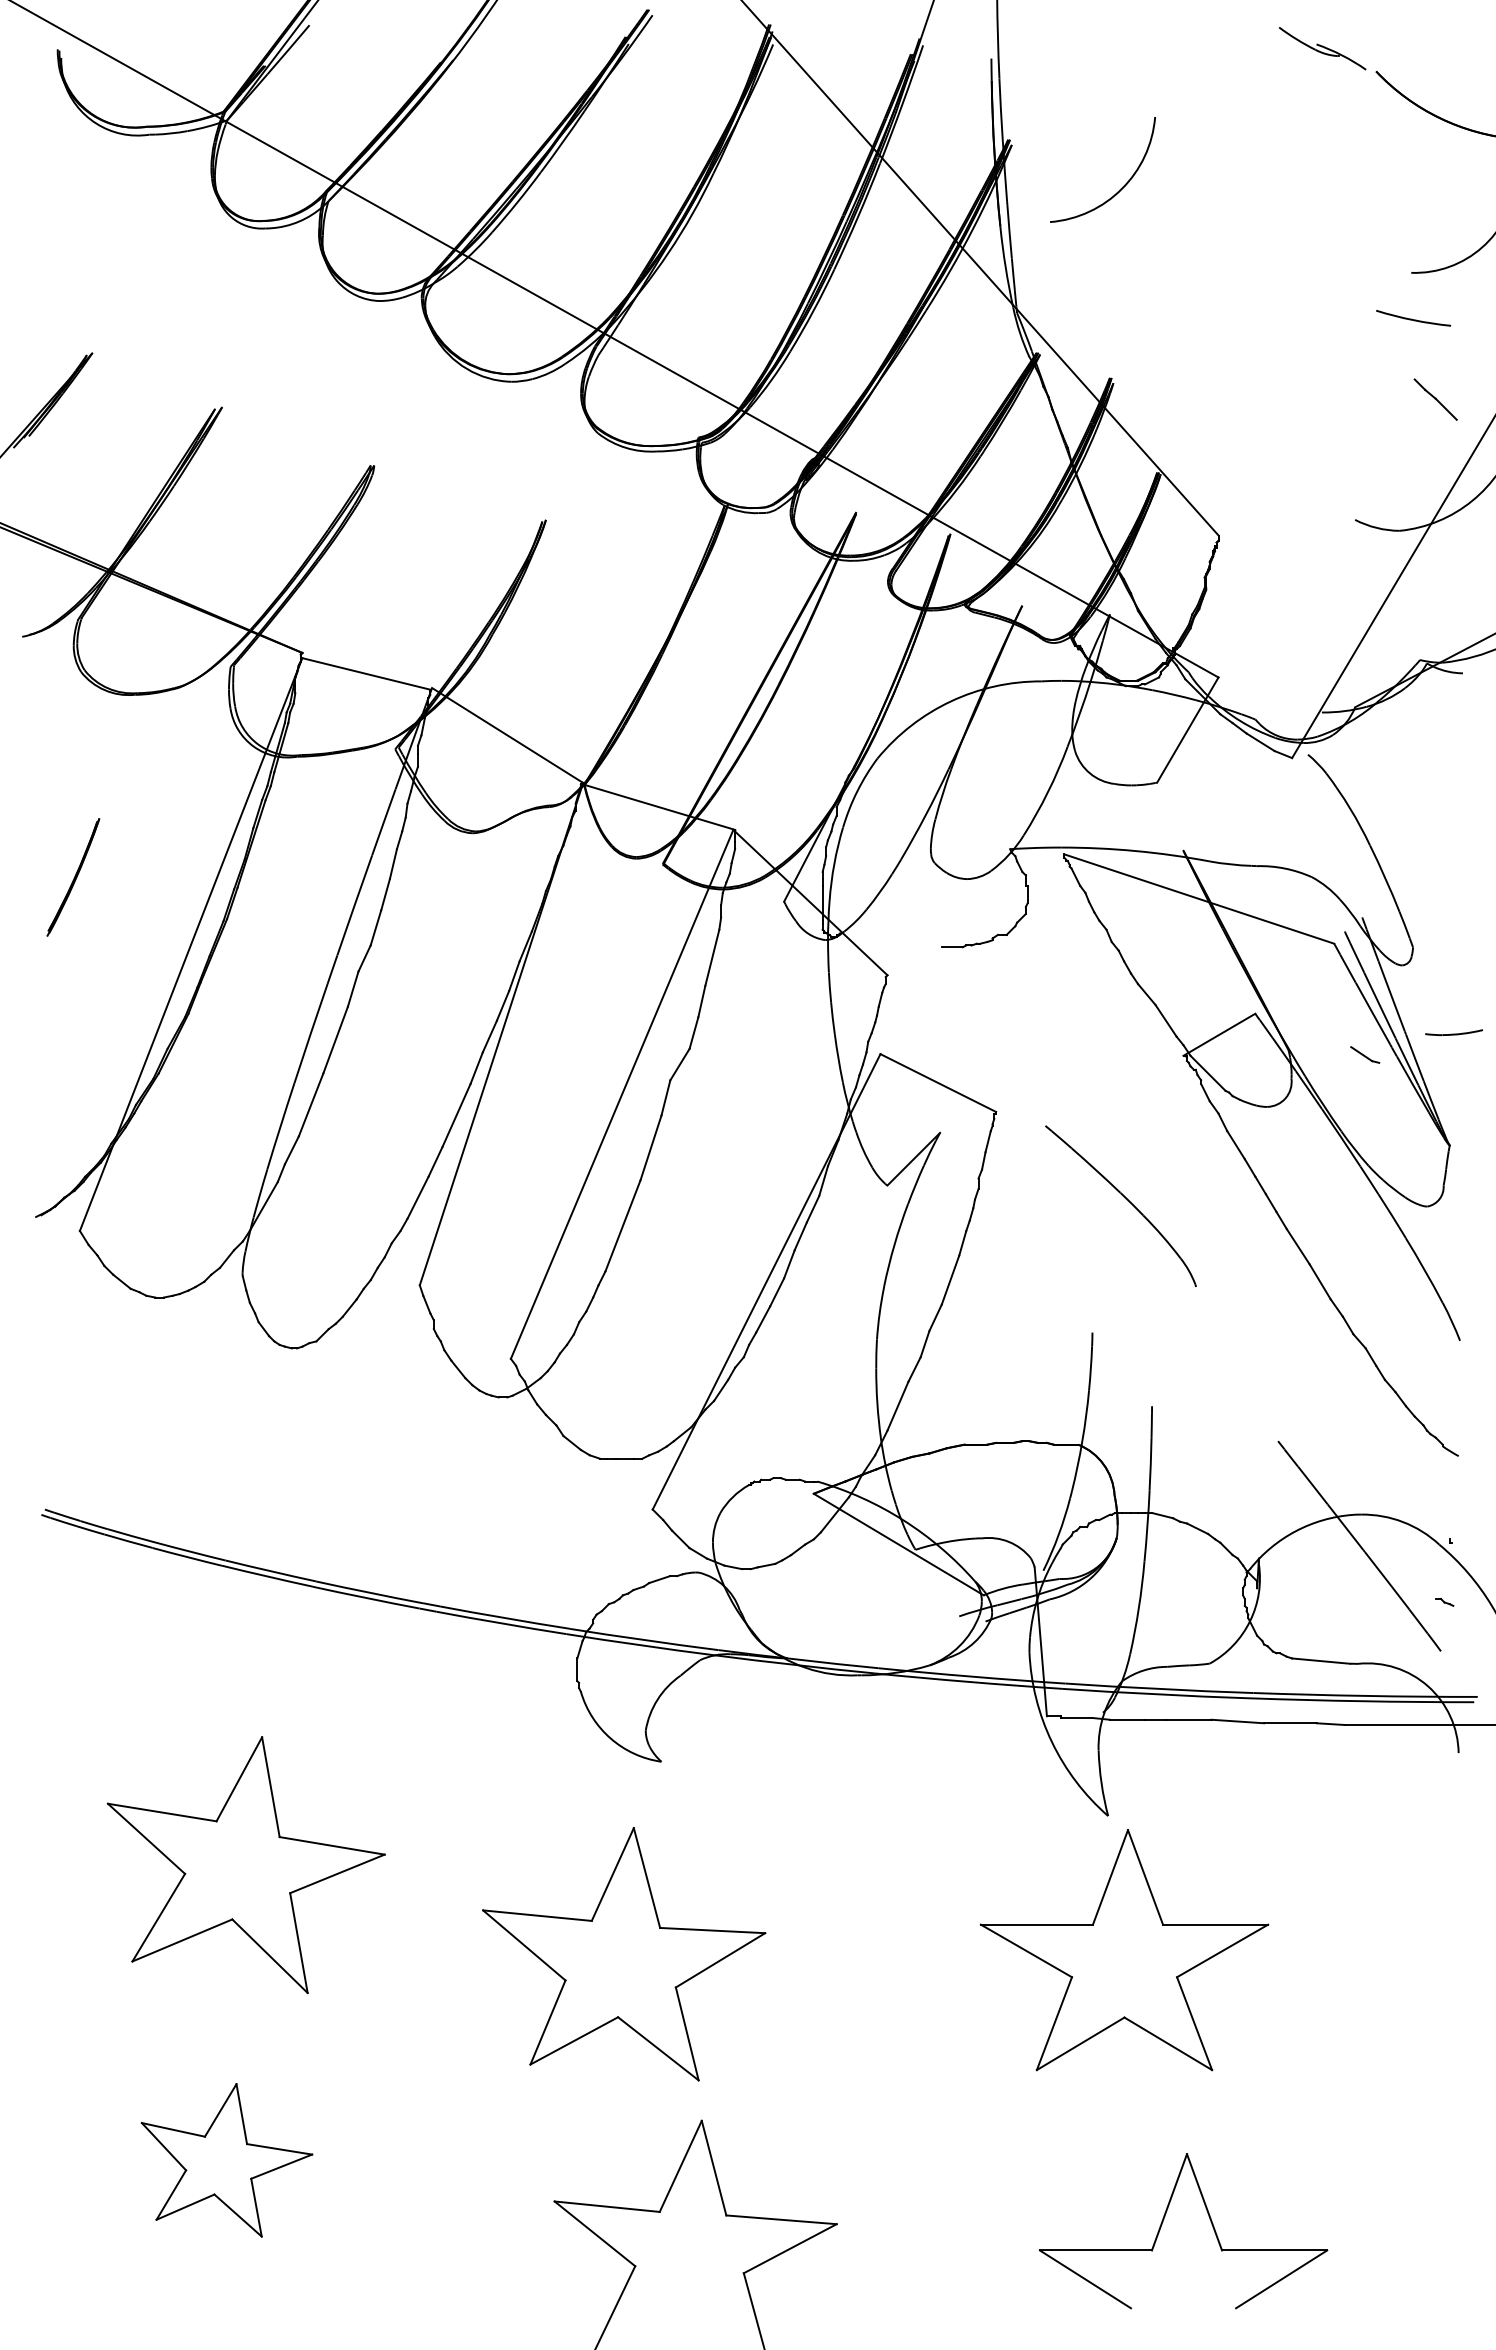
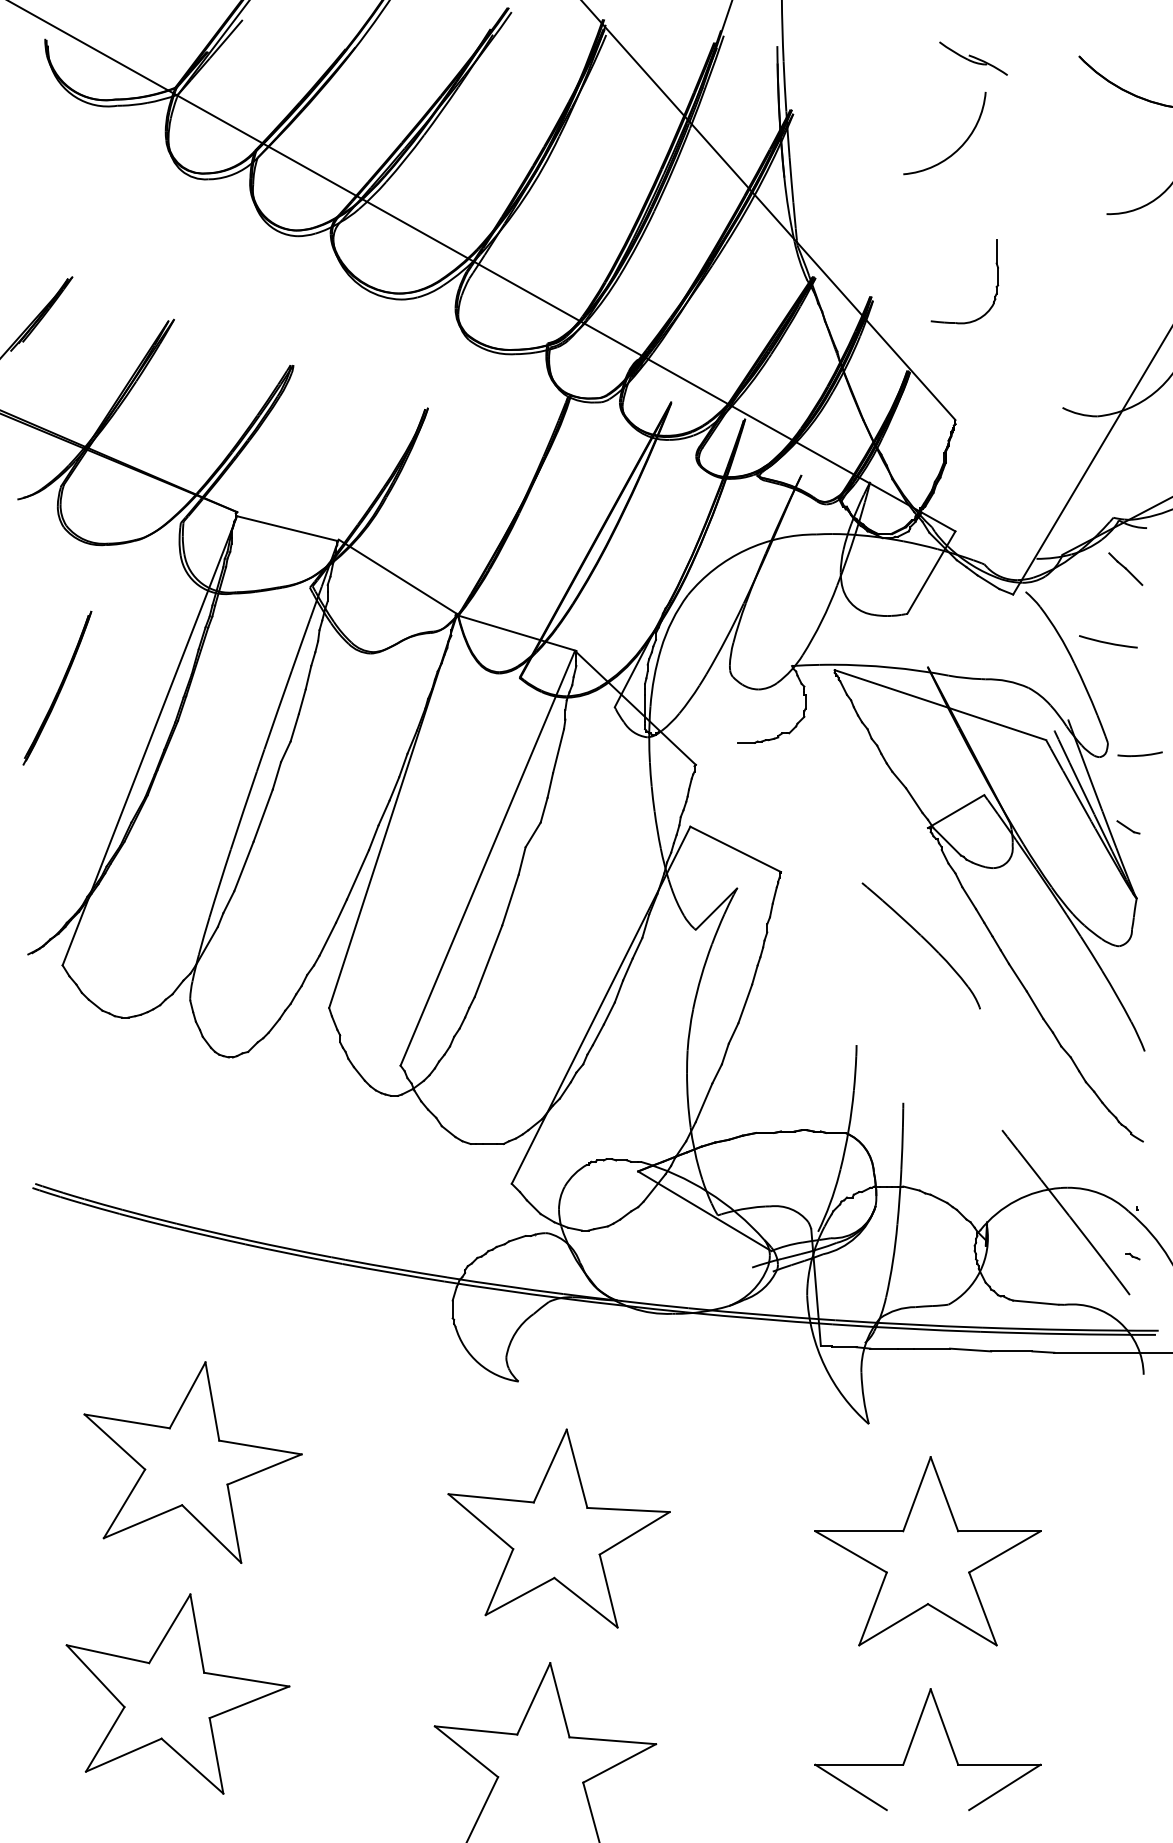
part: (1322, 48) -> (973, 58), moved
arc: (1121, 187) -> (959, 147), moved
arc: (1413, 319) -> (1108, 642), moved
part: (1270, 364) -> (996, 285), added
line: (1435, 399) -> (1125, 569), moved
part: (73, 877) -> (57, 688), size x1.67
part: (1453, 1032) -> (1139, 754), moved
part: (1365, 1054) -> (1128, 827), moved
part: (1125, 1199) -> (924, 940), moved
part: (1124, 1950) -> (927, 1551), moved
part: (624, 1954) -> (559, 1528), moved
part: (226, 2160) -> (177, 1694), size x1.67

